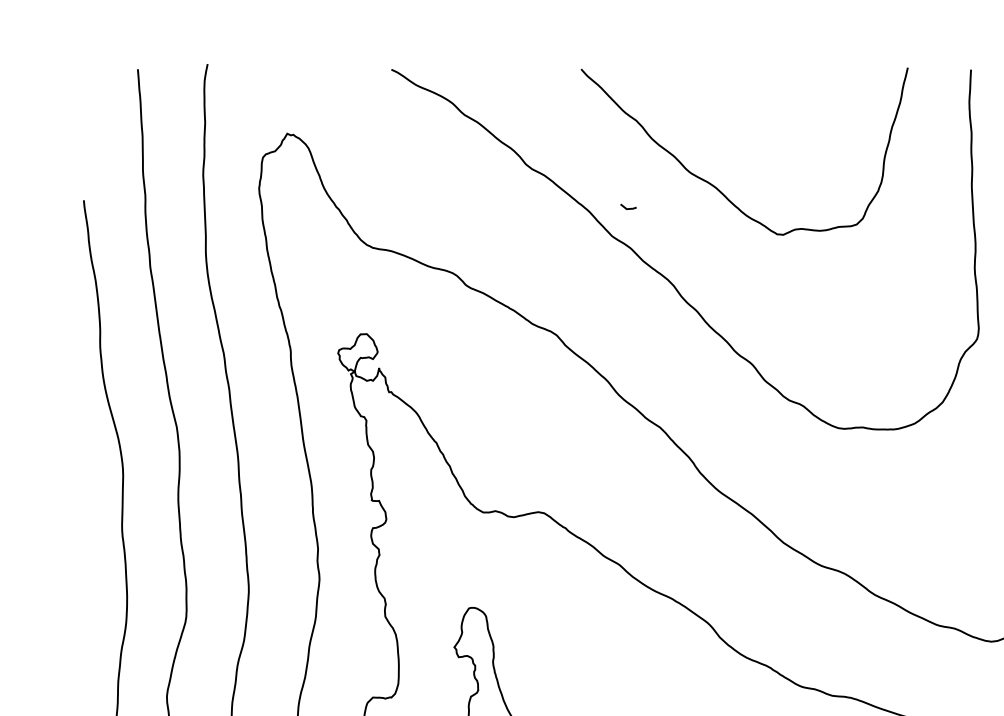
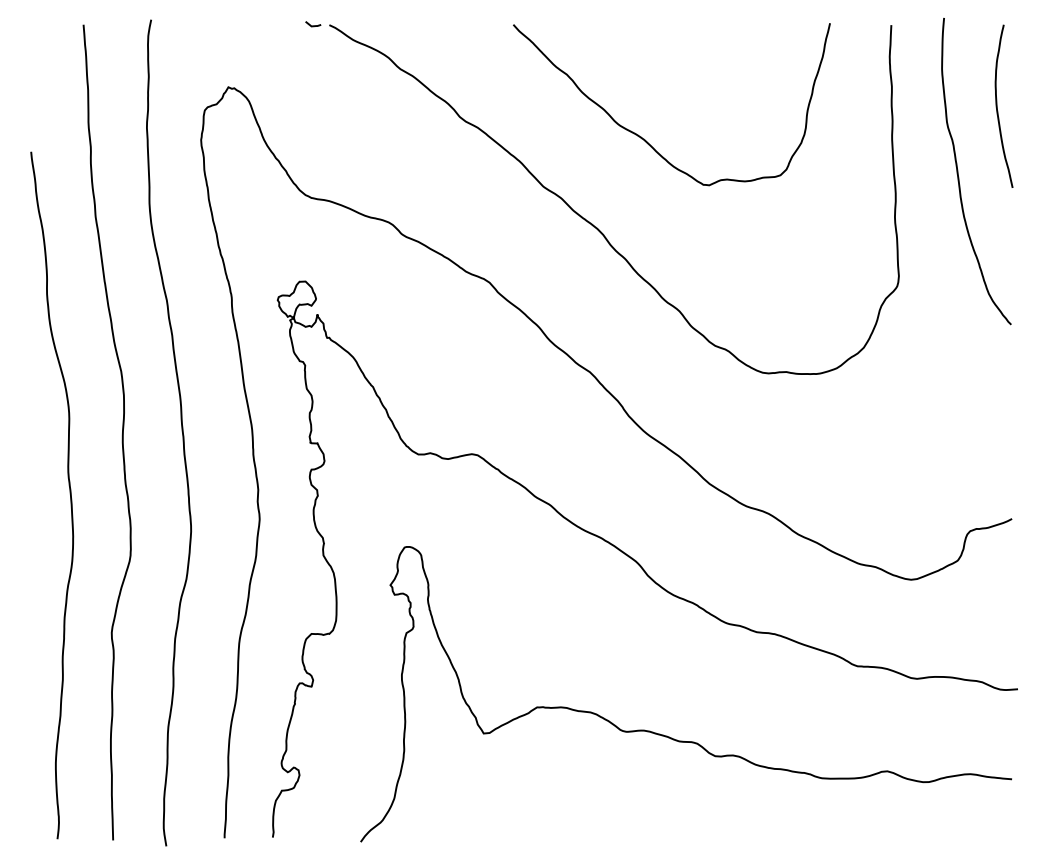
line: (628, 208) -> (313, 25), moved

